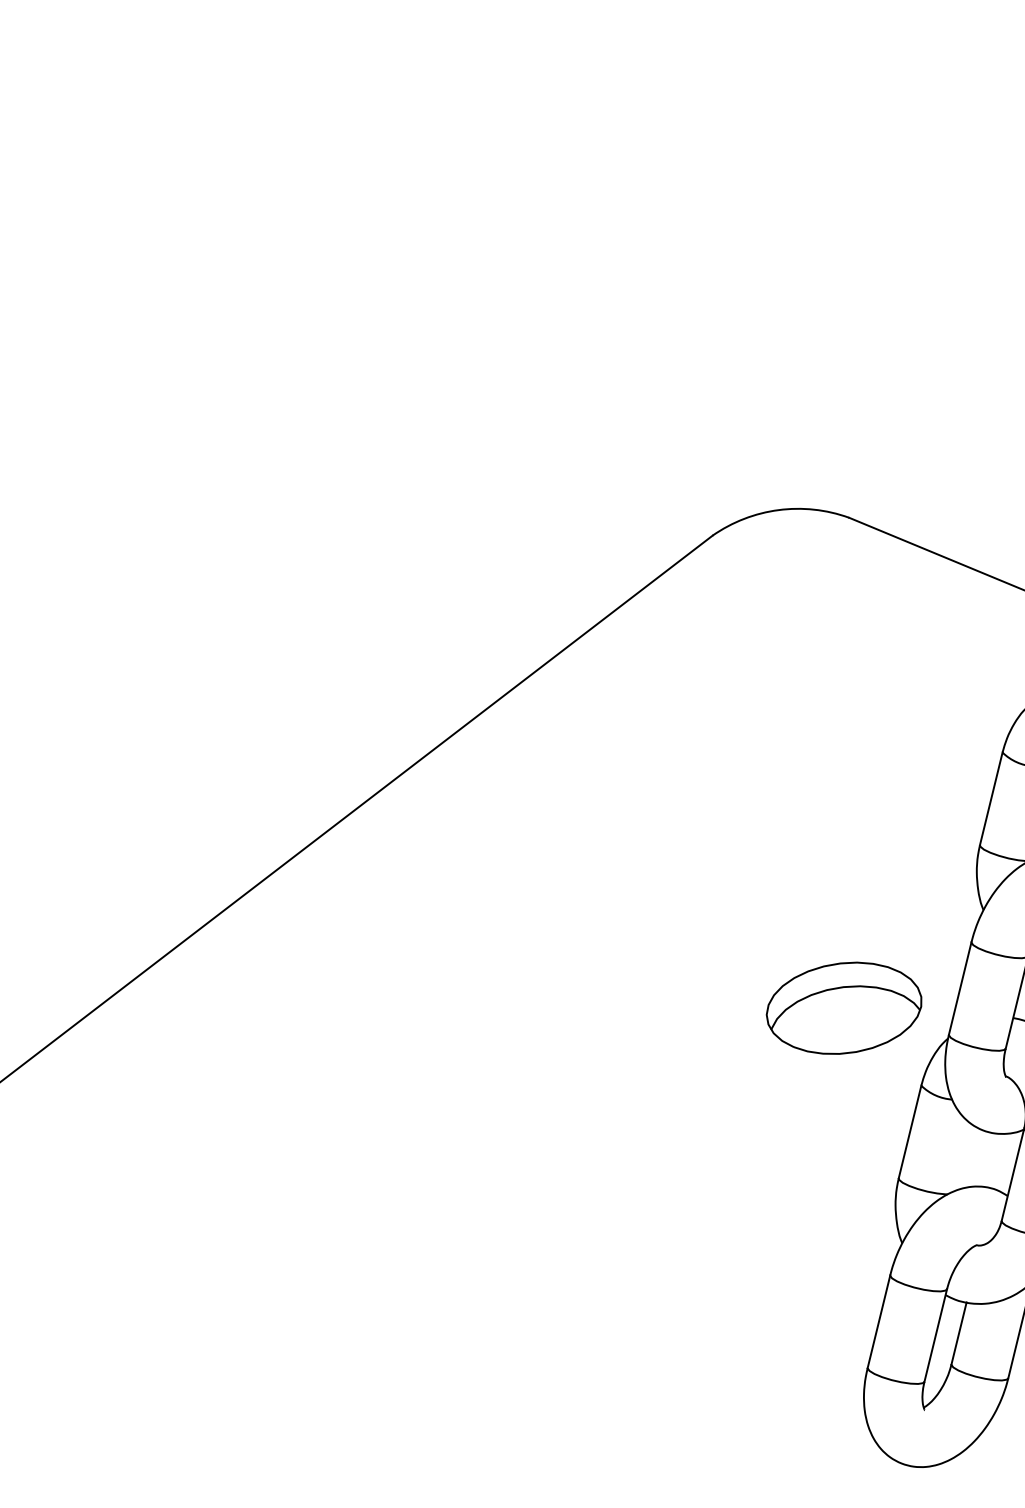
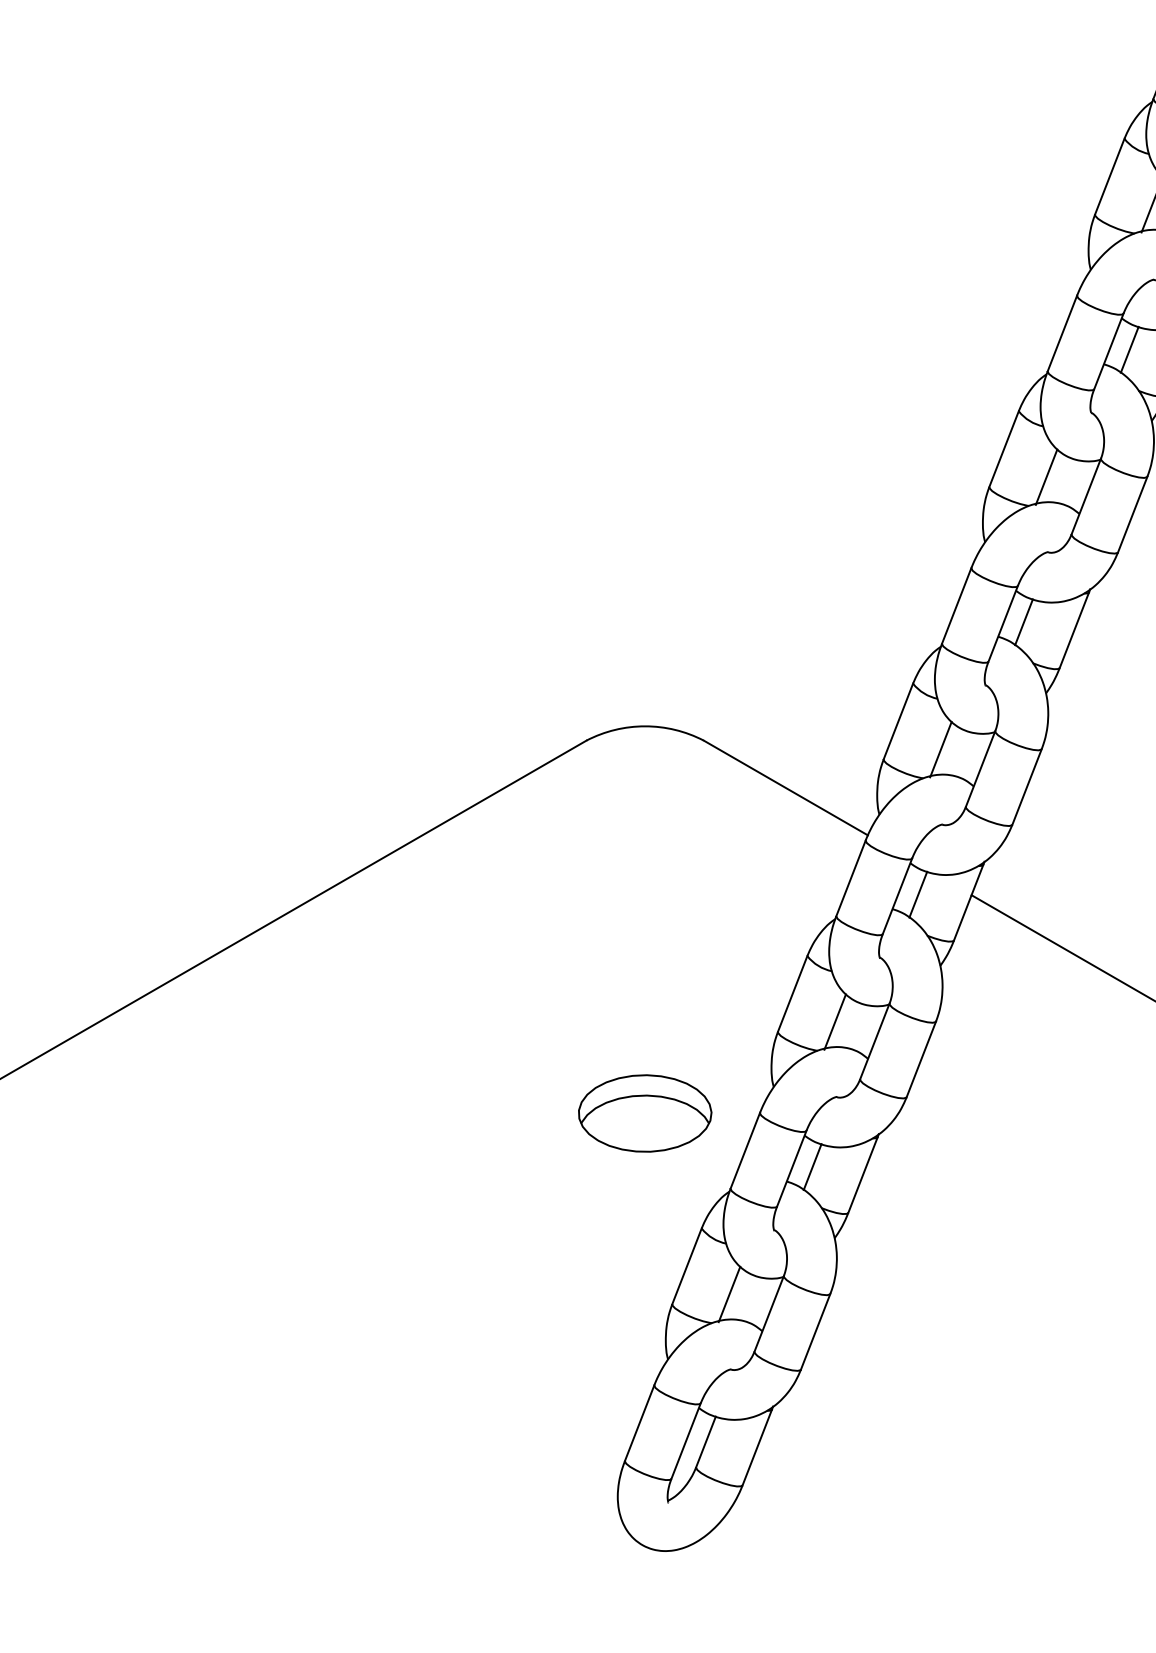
part: (844, 1008) -> (645, 1113), moved
line: (963, 1158) -> (729, 1294), added

